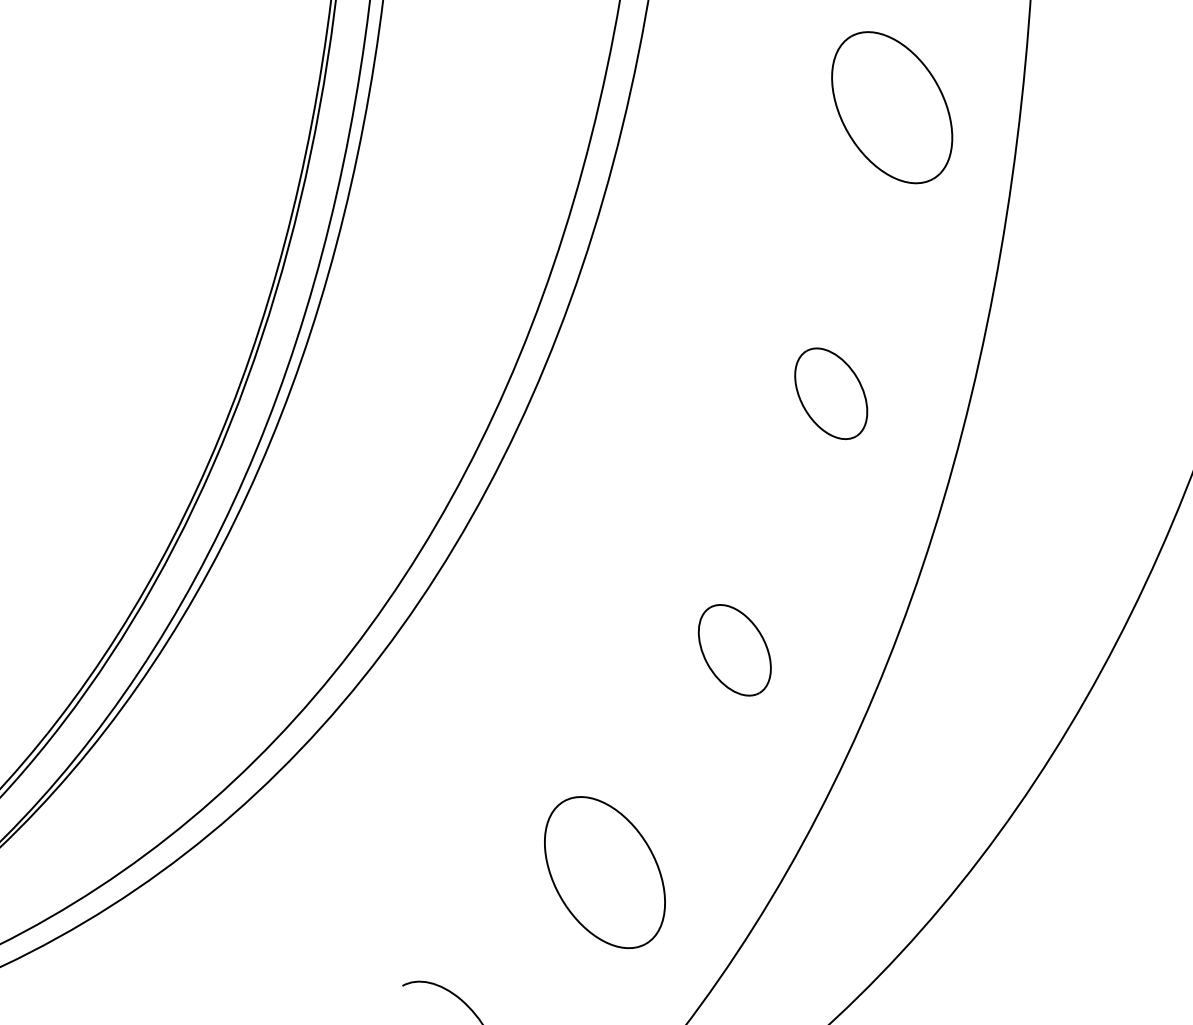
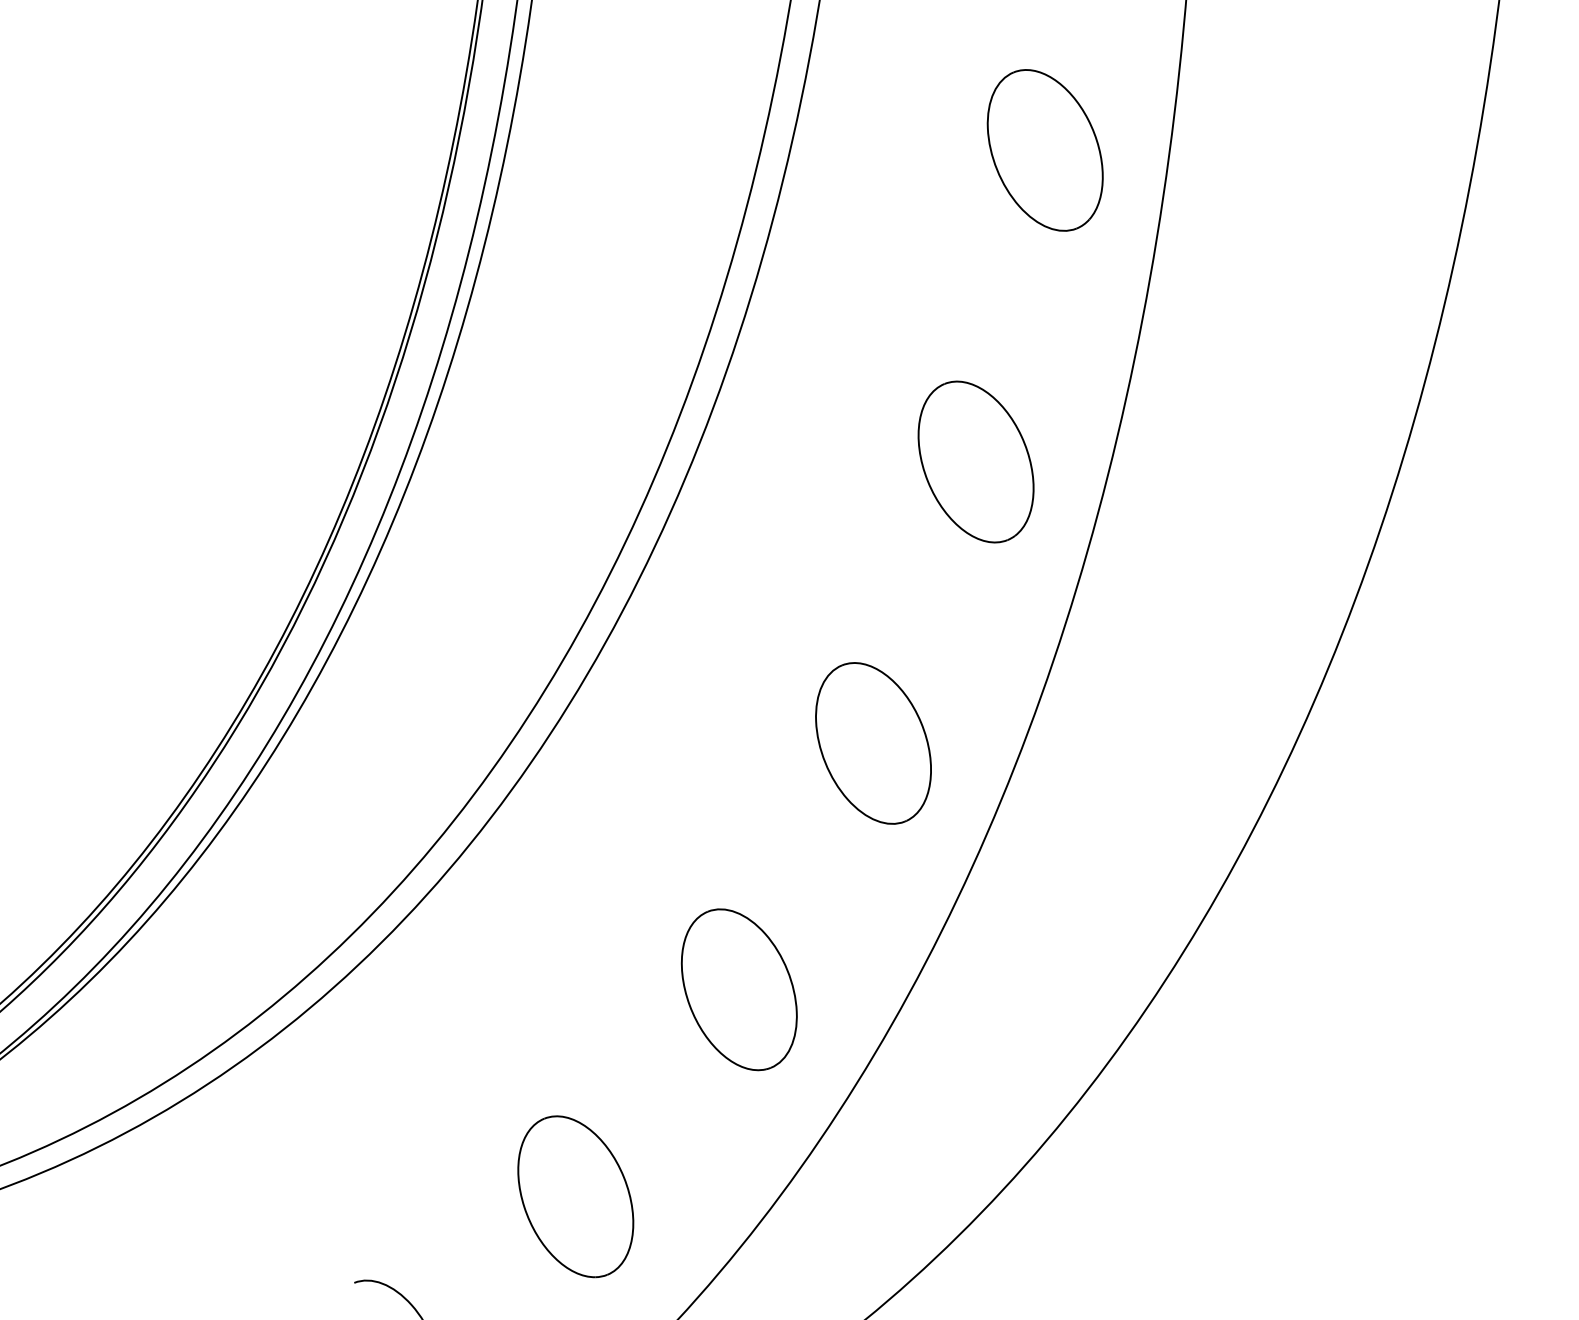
part: (831, 393) -> (873, 743), size x1.67
part: (734, 650) -> (738, 989), size x1.67

